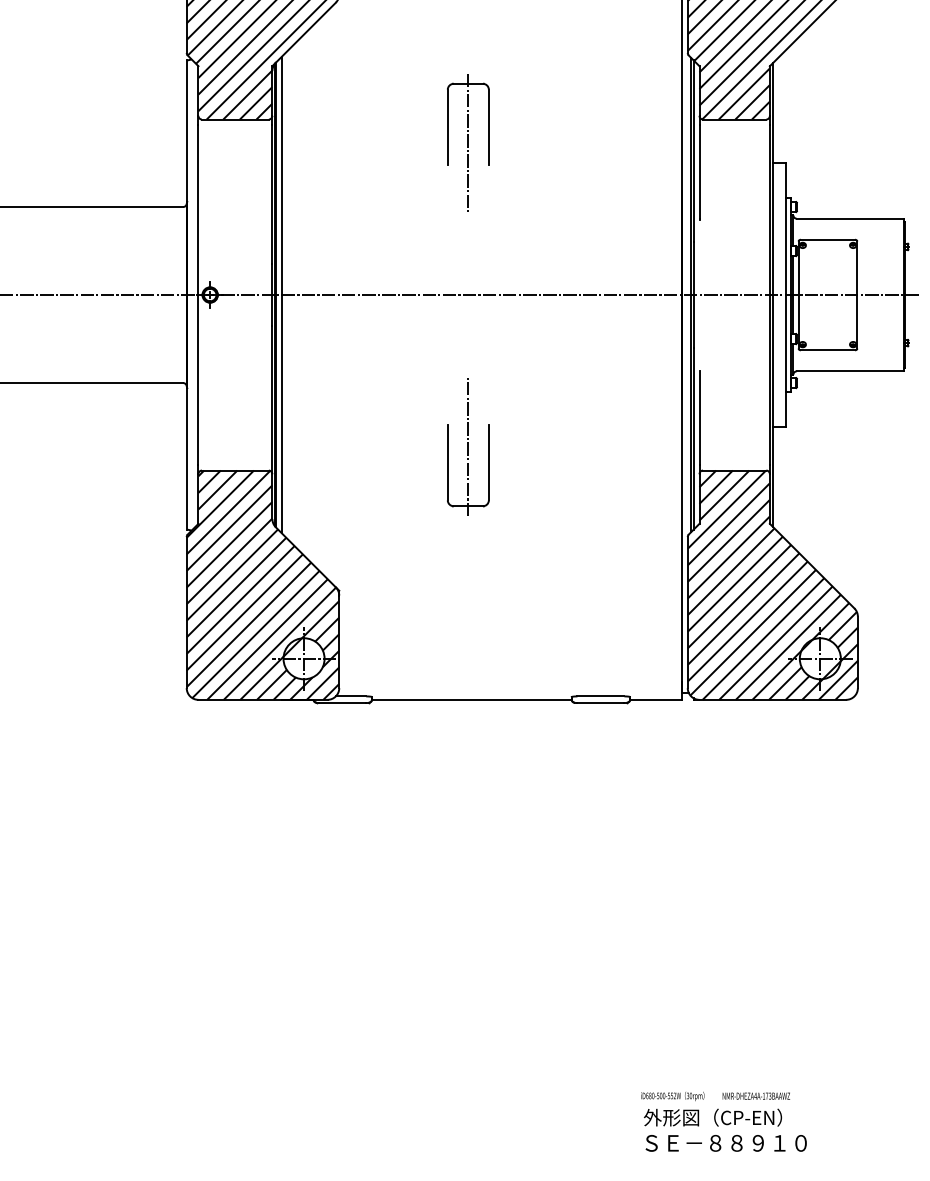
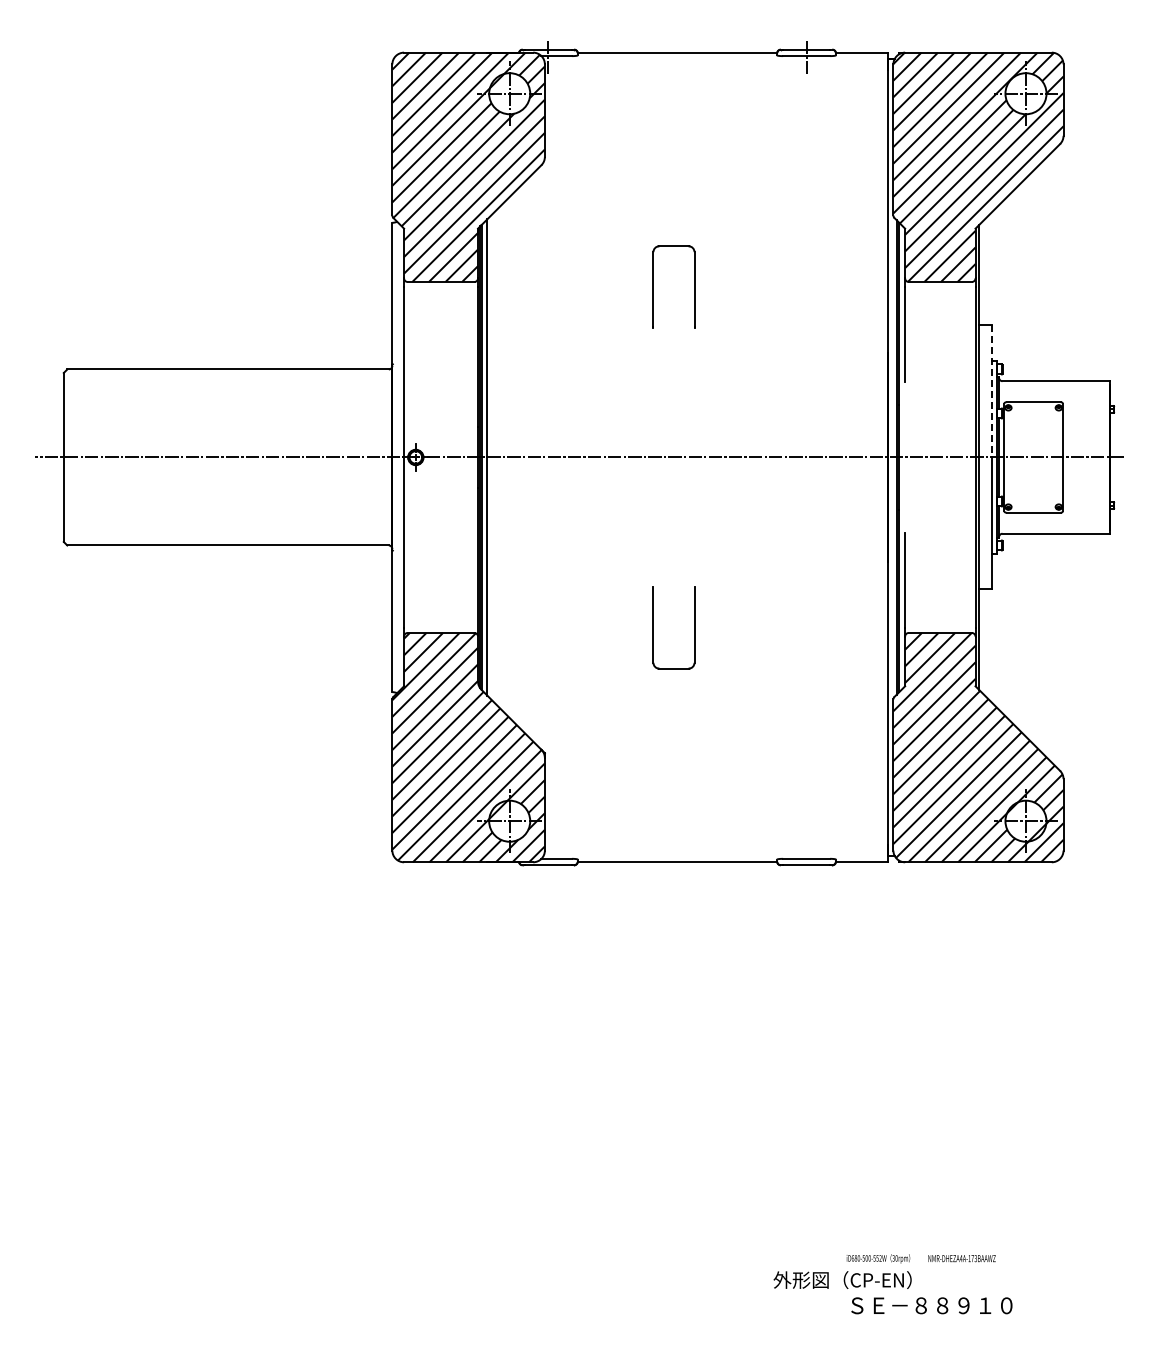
line: (467, 143) -> (673, 305), removed
line: (785, 229) -> (991, 391), solid -> dashed
line: (467, 447) -> (673, 609), removed
text: (712, 1117) -> (842, 1279), moved

